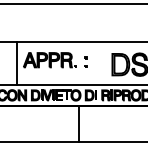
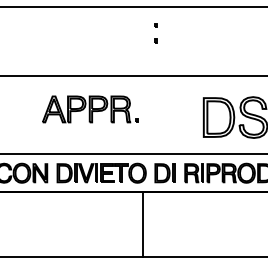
part: (85, 61) -> (154, 31), moved
line: (16, 62) -> (29, 113), removed

